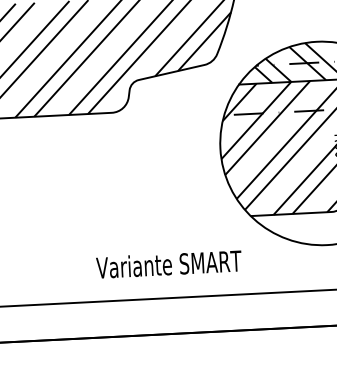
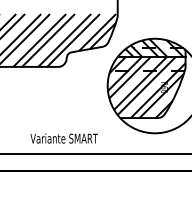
text: (167, 264) -> (63, 138), moved

